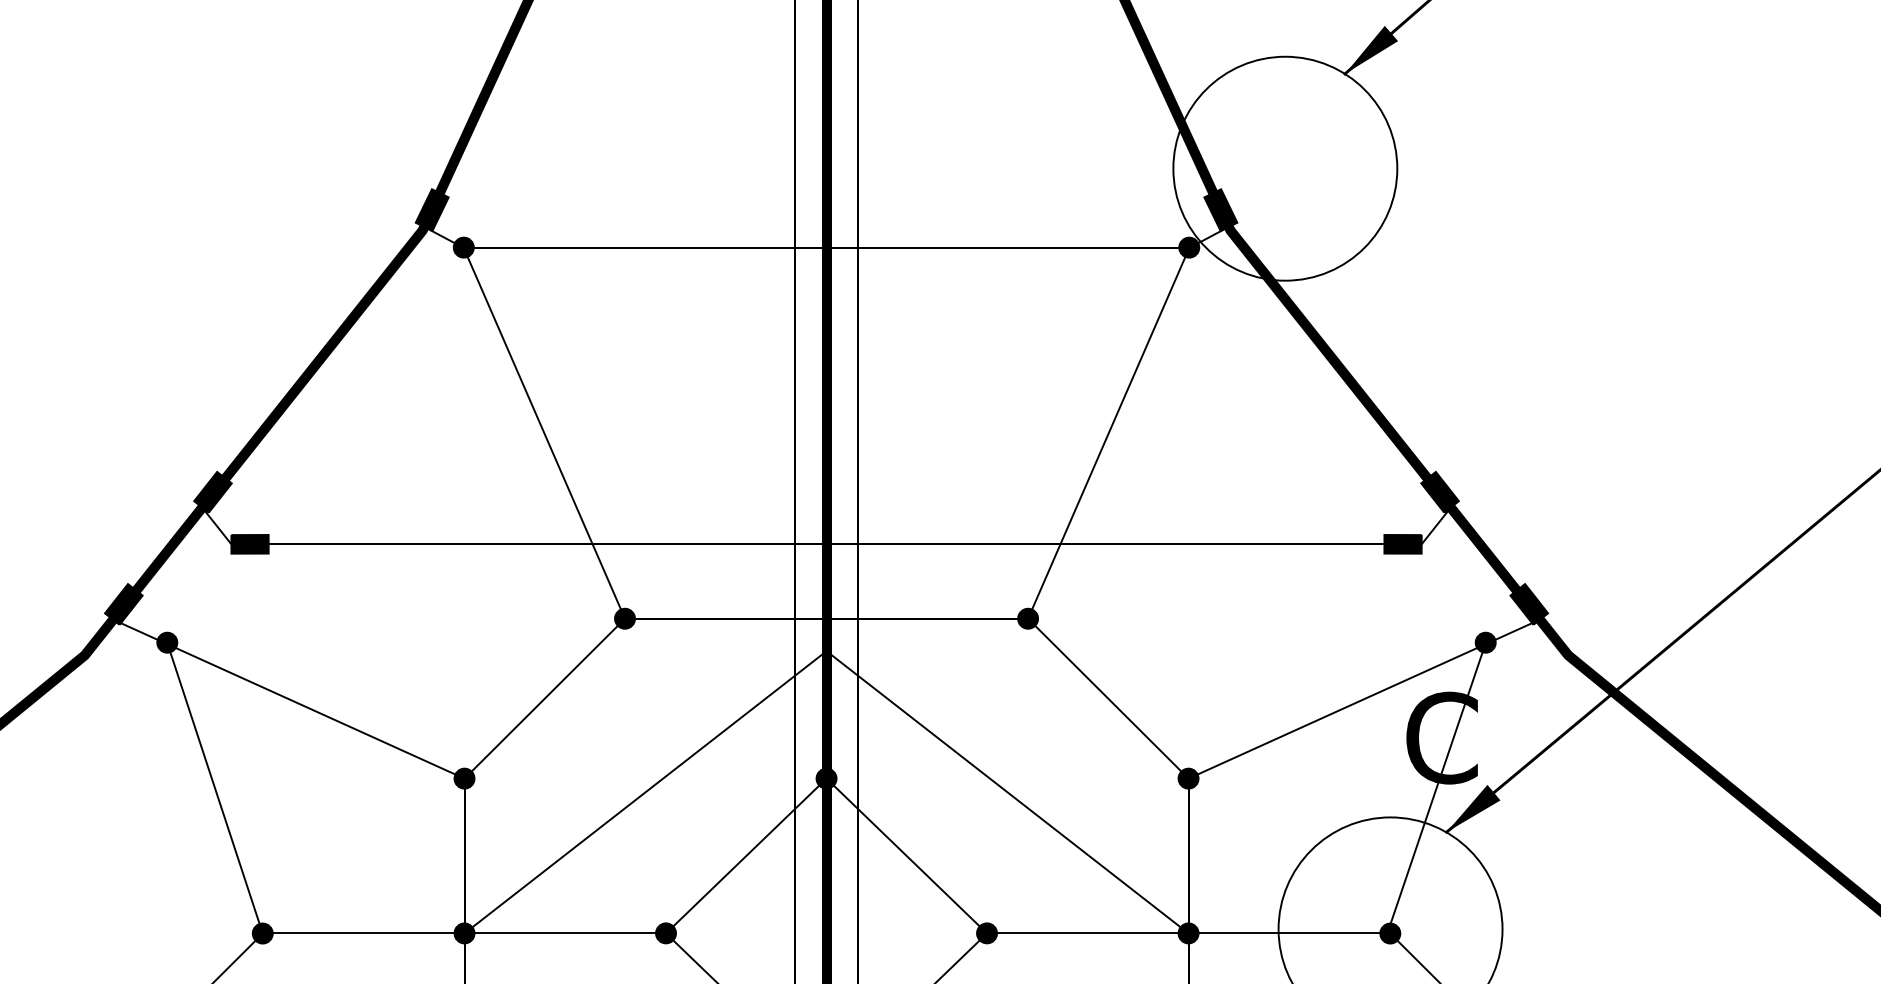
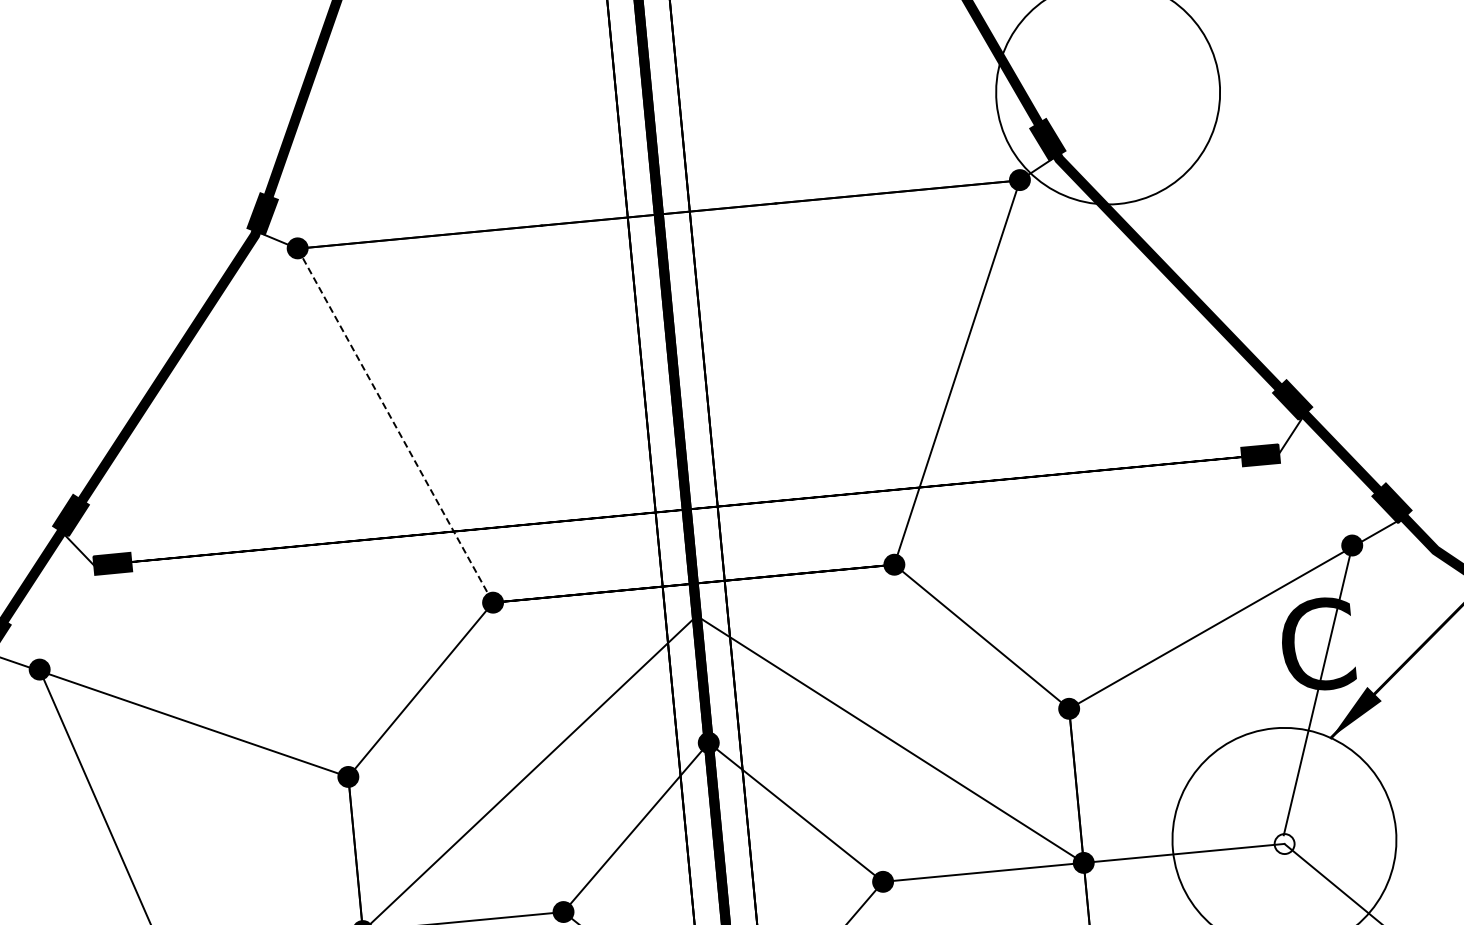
line: (544, 433) -> (395, 425), solid -> dashed
fill: (1390, 933) -> (1284, 843), removed

